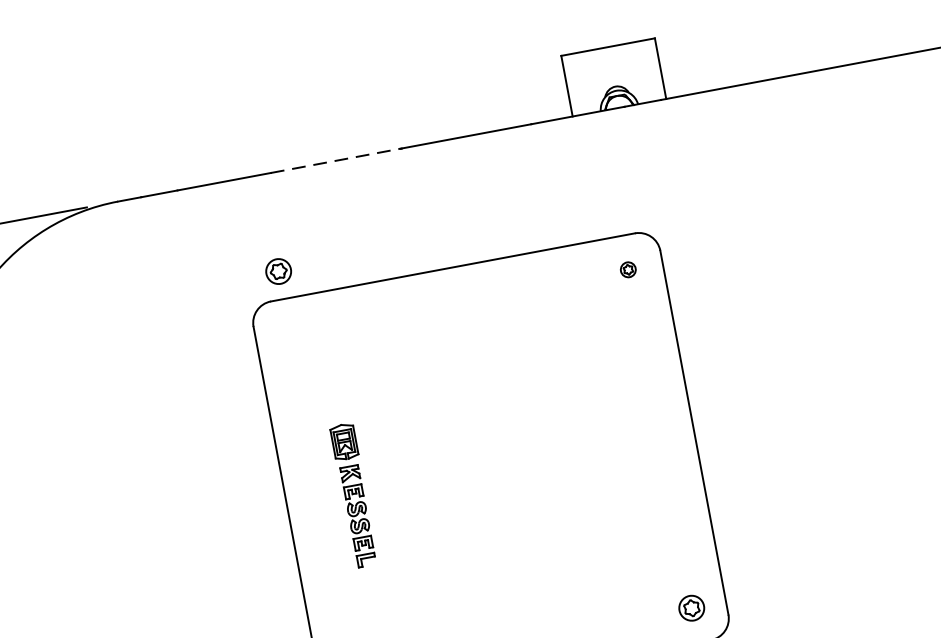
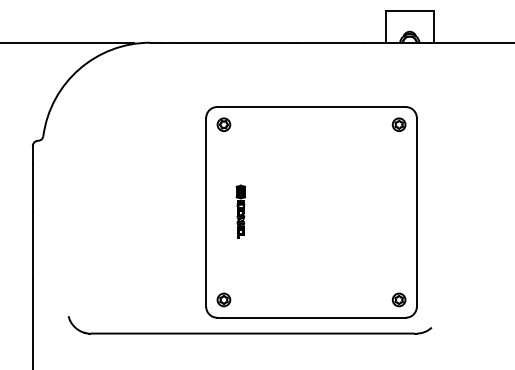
line: (334, 160) -> (262, 42), dashed -> solid
part: (627, 269) -> (398, 124), size x1.67
part: (277, 271) -> (223, 124), moved
part: (353, 494) -> (240, 211), size x0.71

